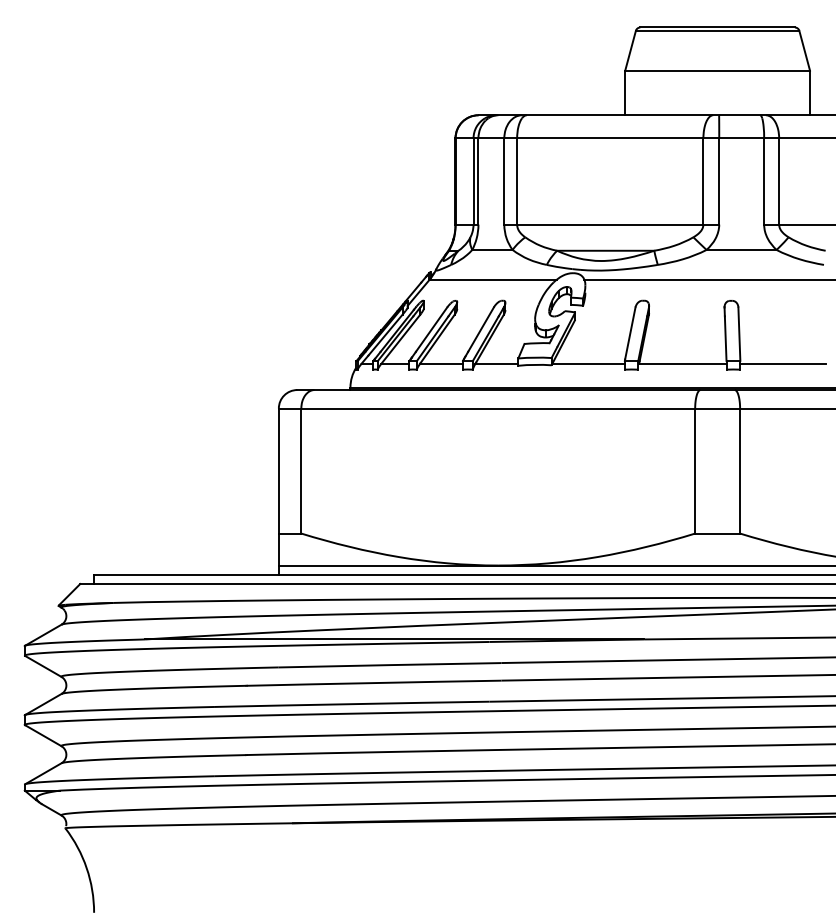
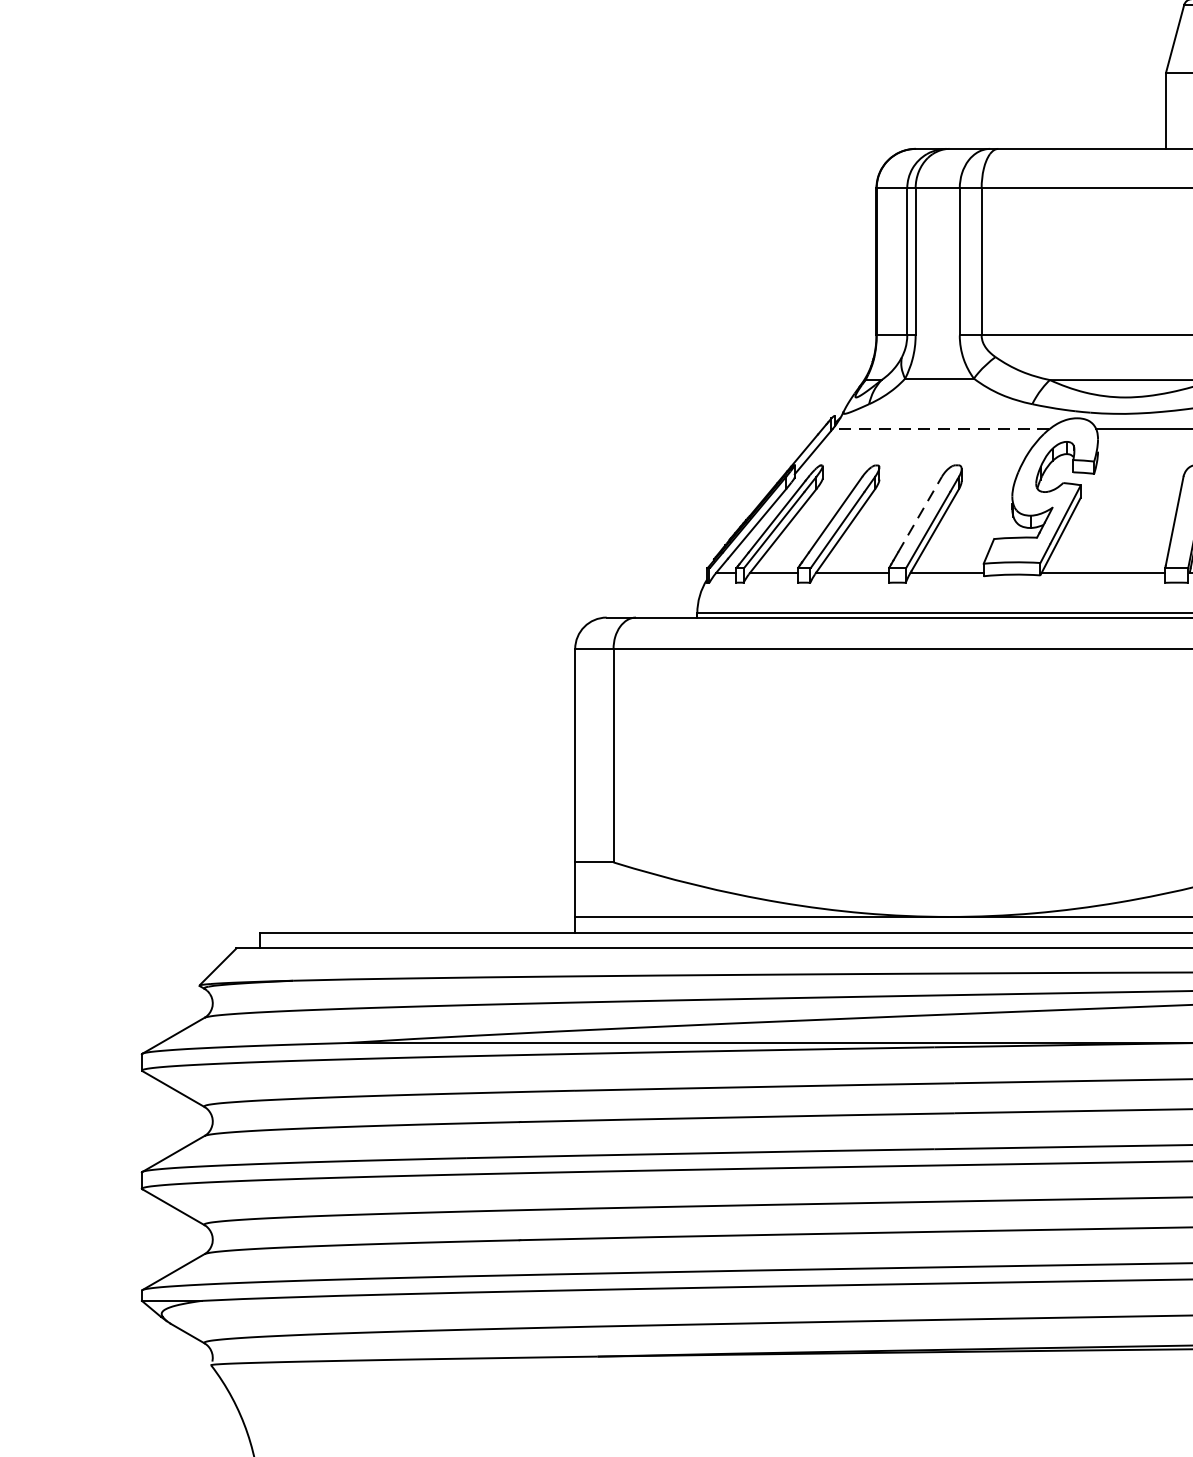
line: (493, 279) -> (941, 429), solid -> dashed
line: (481, 329) -> (920, 514), solid -> dashed

